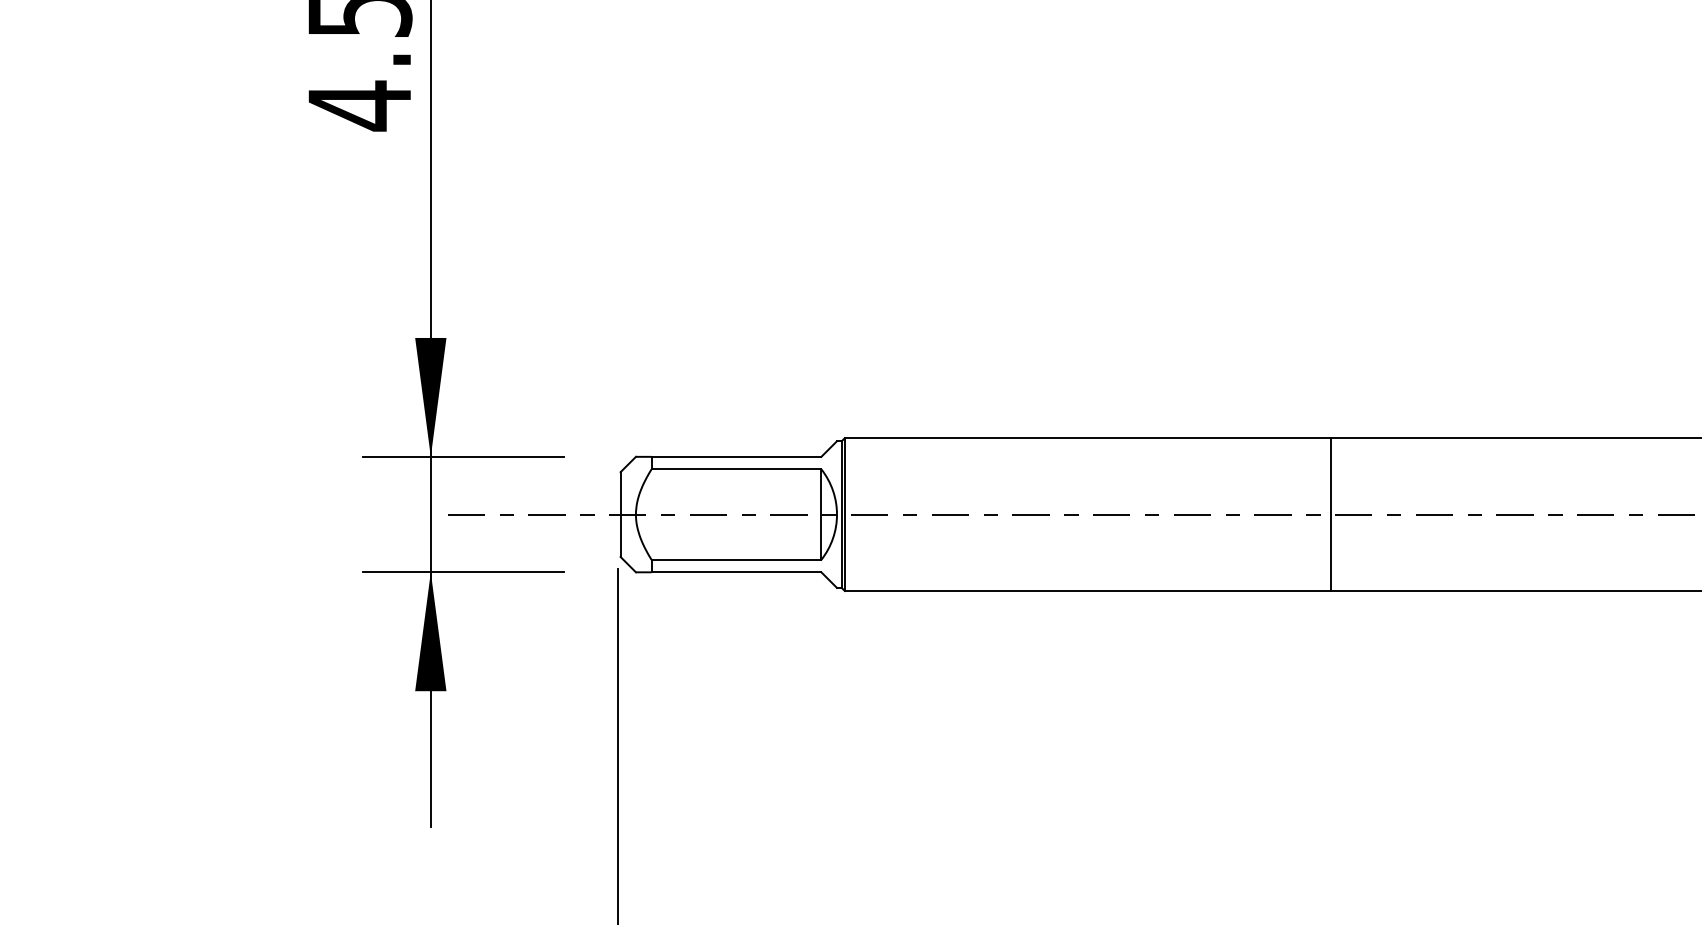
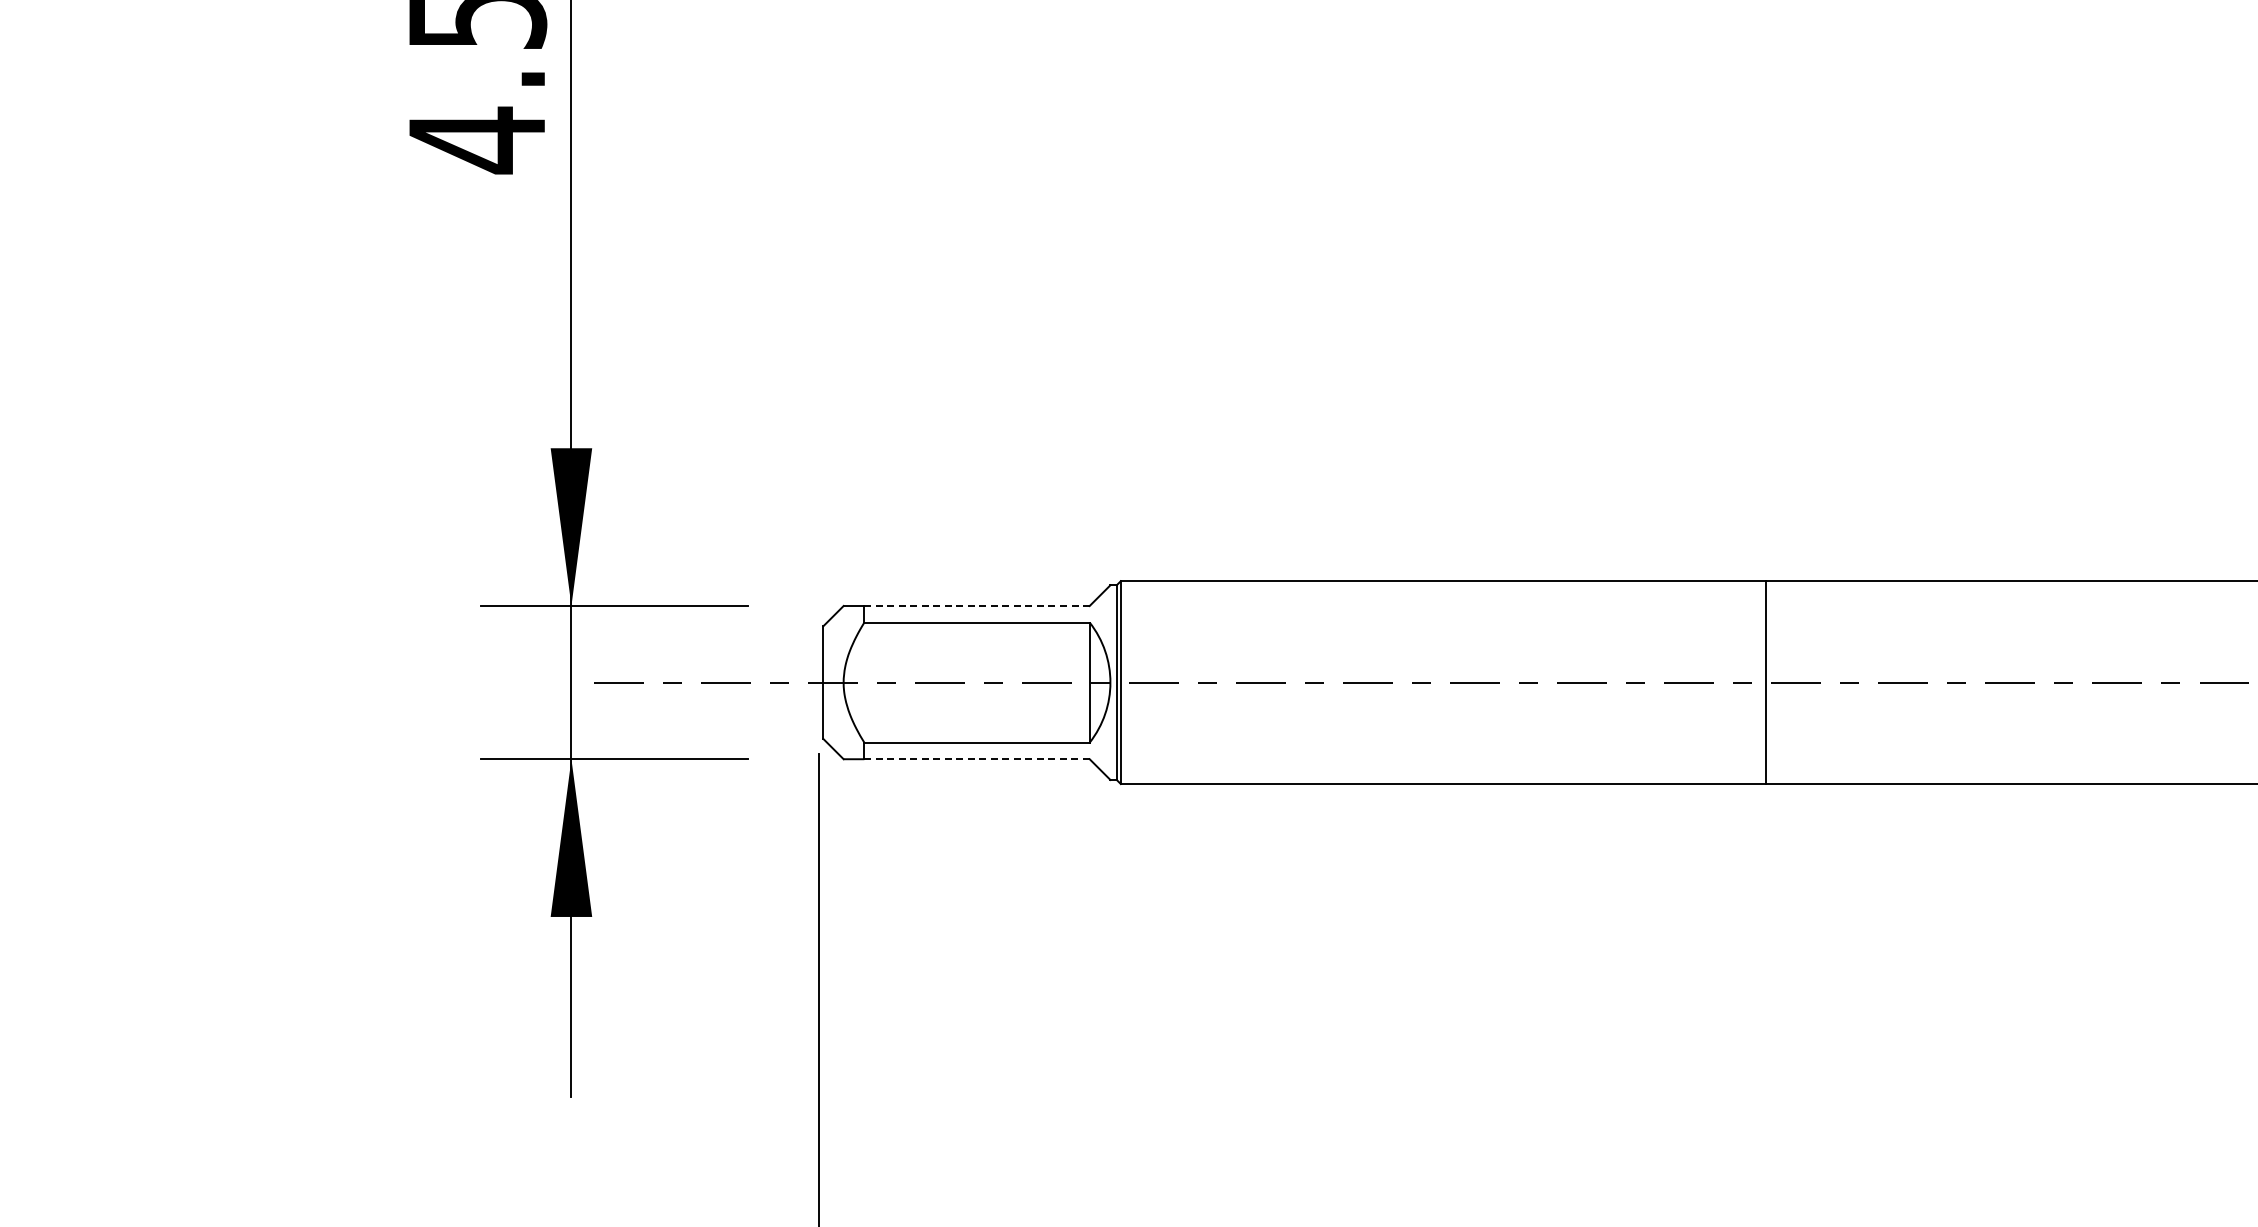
line: (736, 457) -> (977, 606), solid -> dashed
line: (736, 572) -> (977, 759), solid -> dashed

